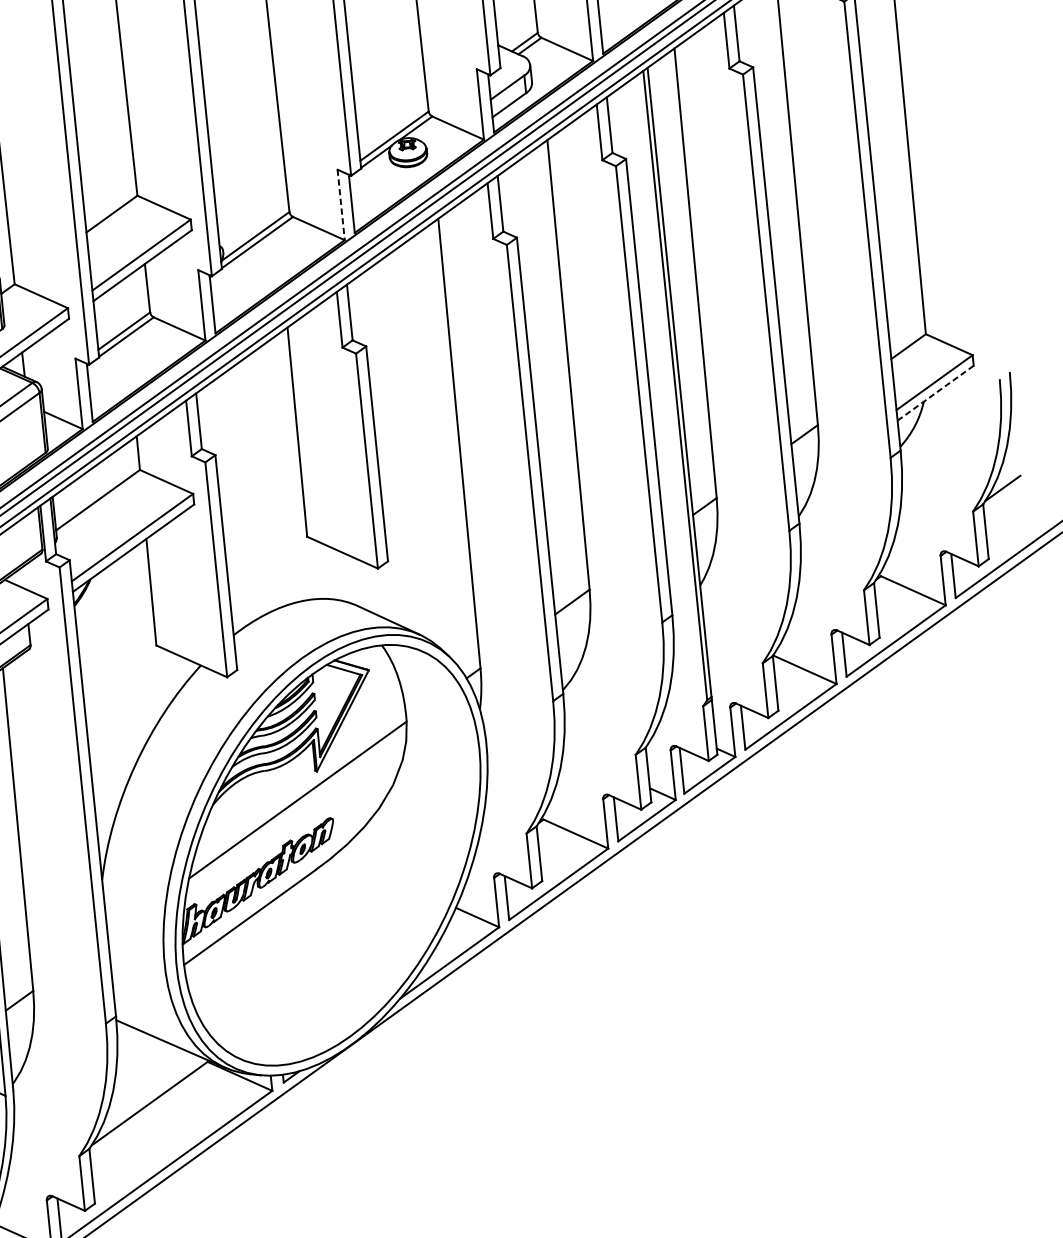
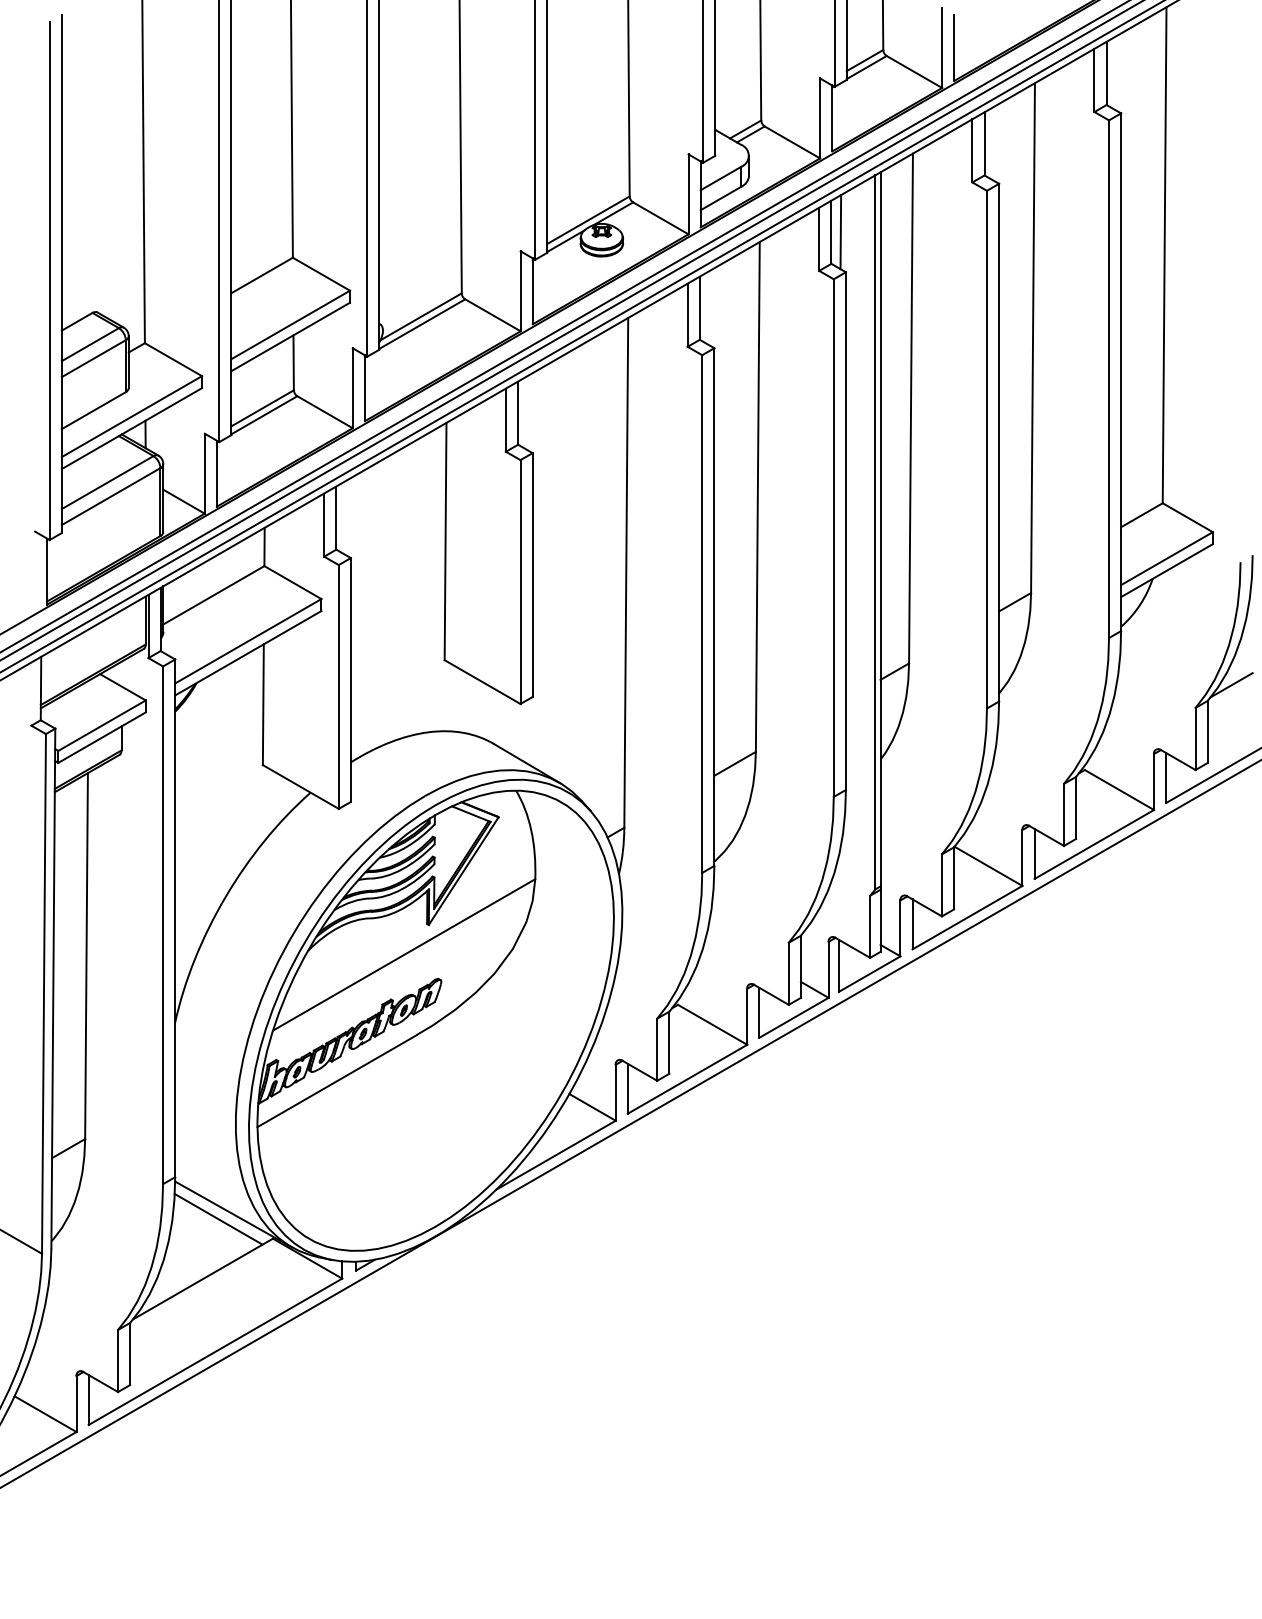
line: (617, 124) -> (840, 232), added
line: (341, 205) -> (520, 291), dashed -> solid
line: (935, 393) -> (1166, 570), dashed -> solid
line: (157, 1048) -> (218, 1218), added

